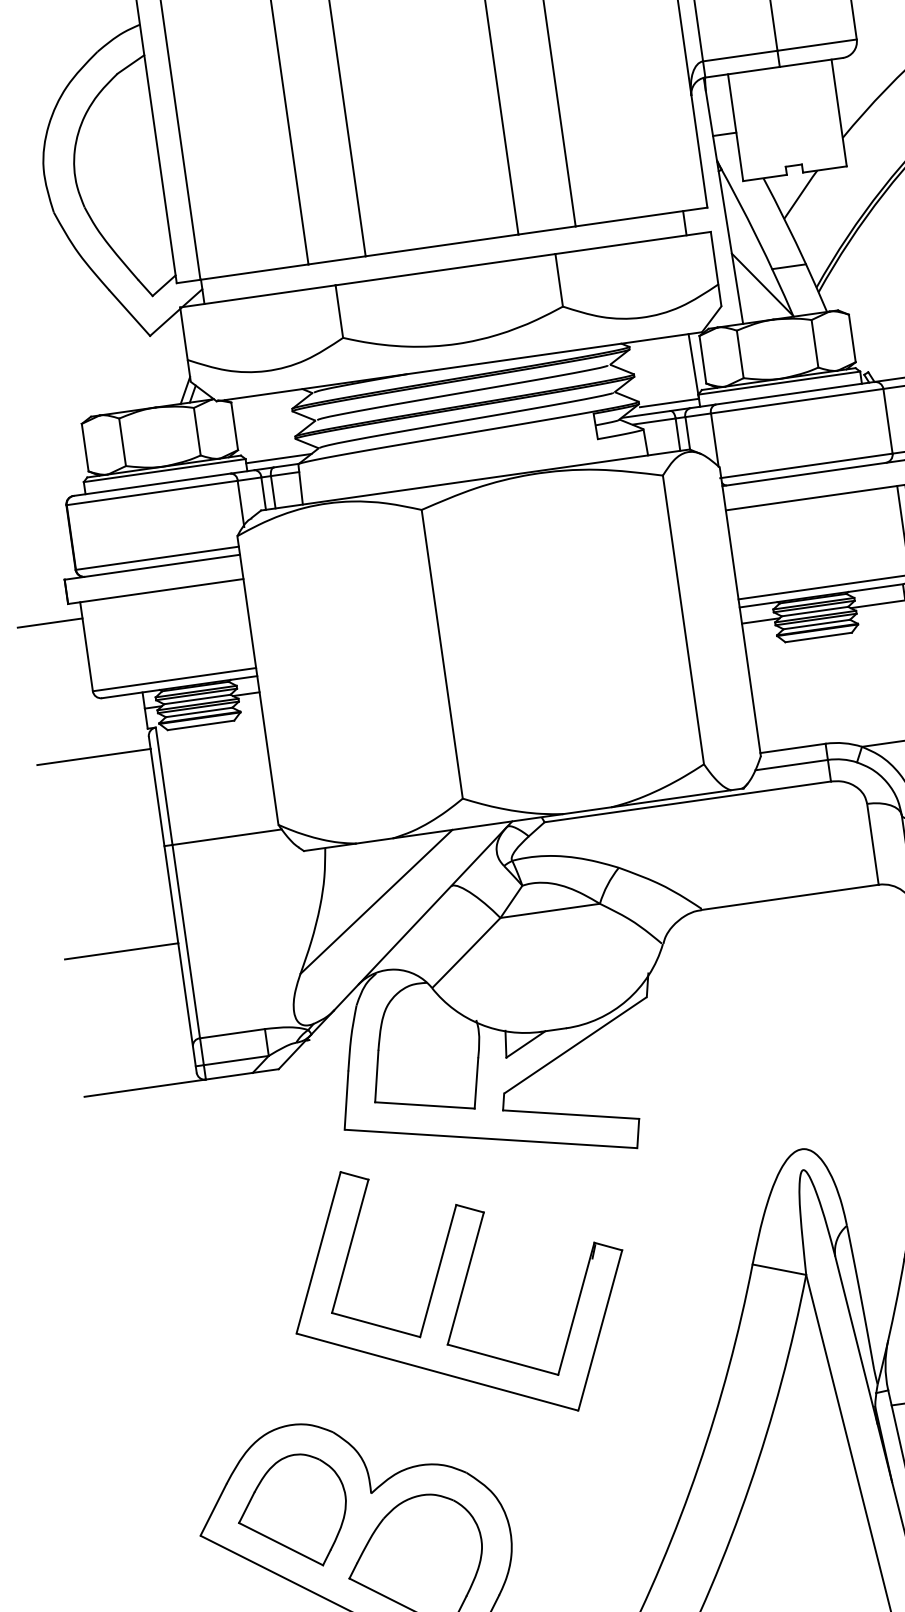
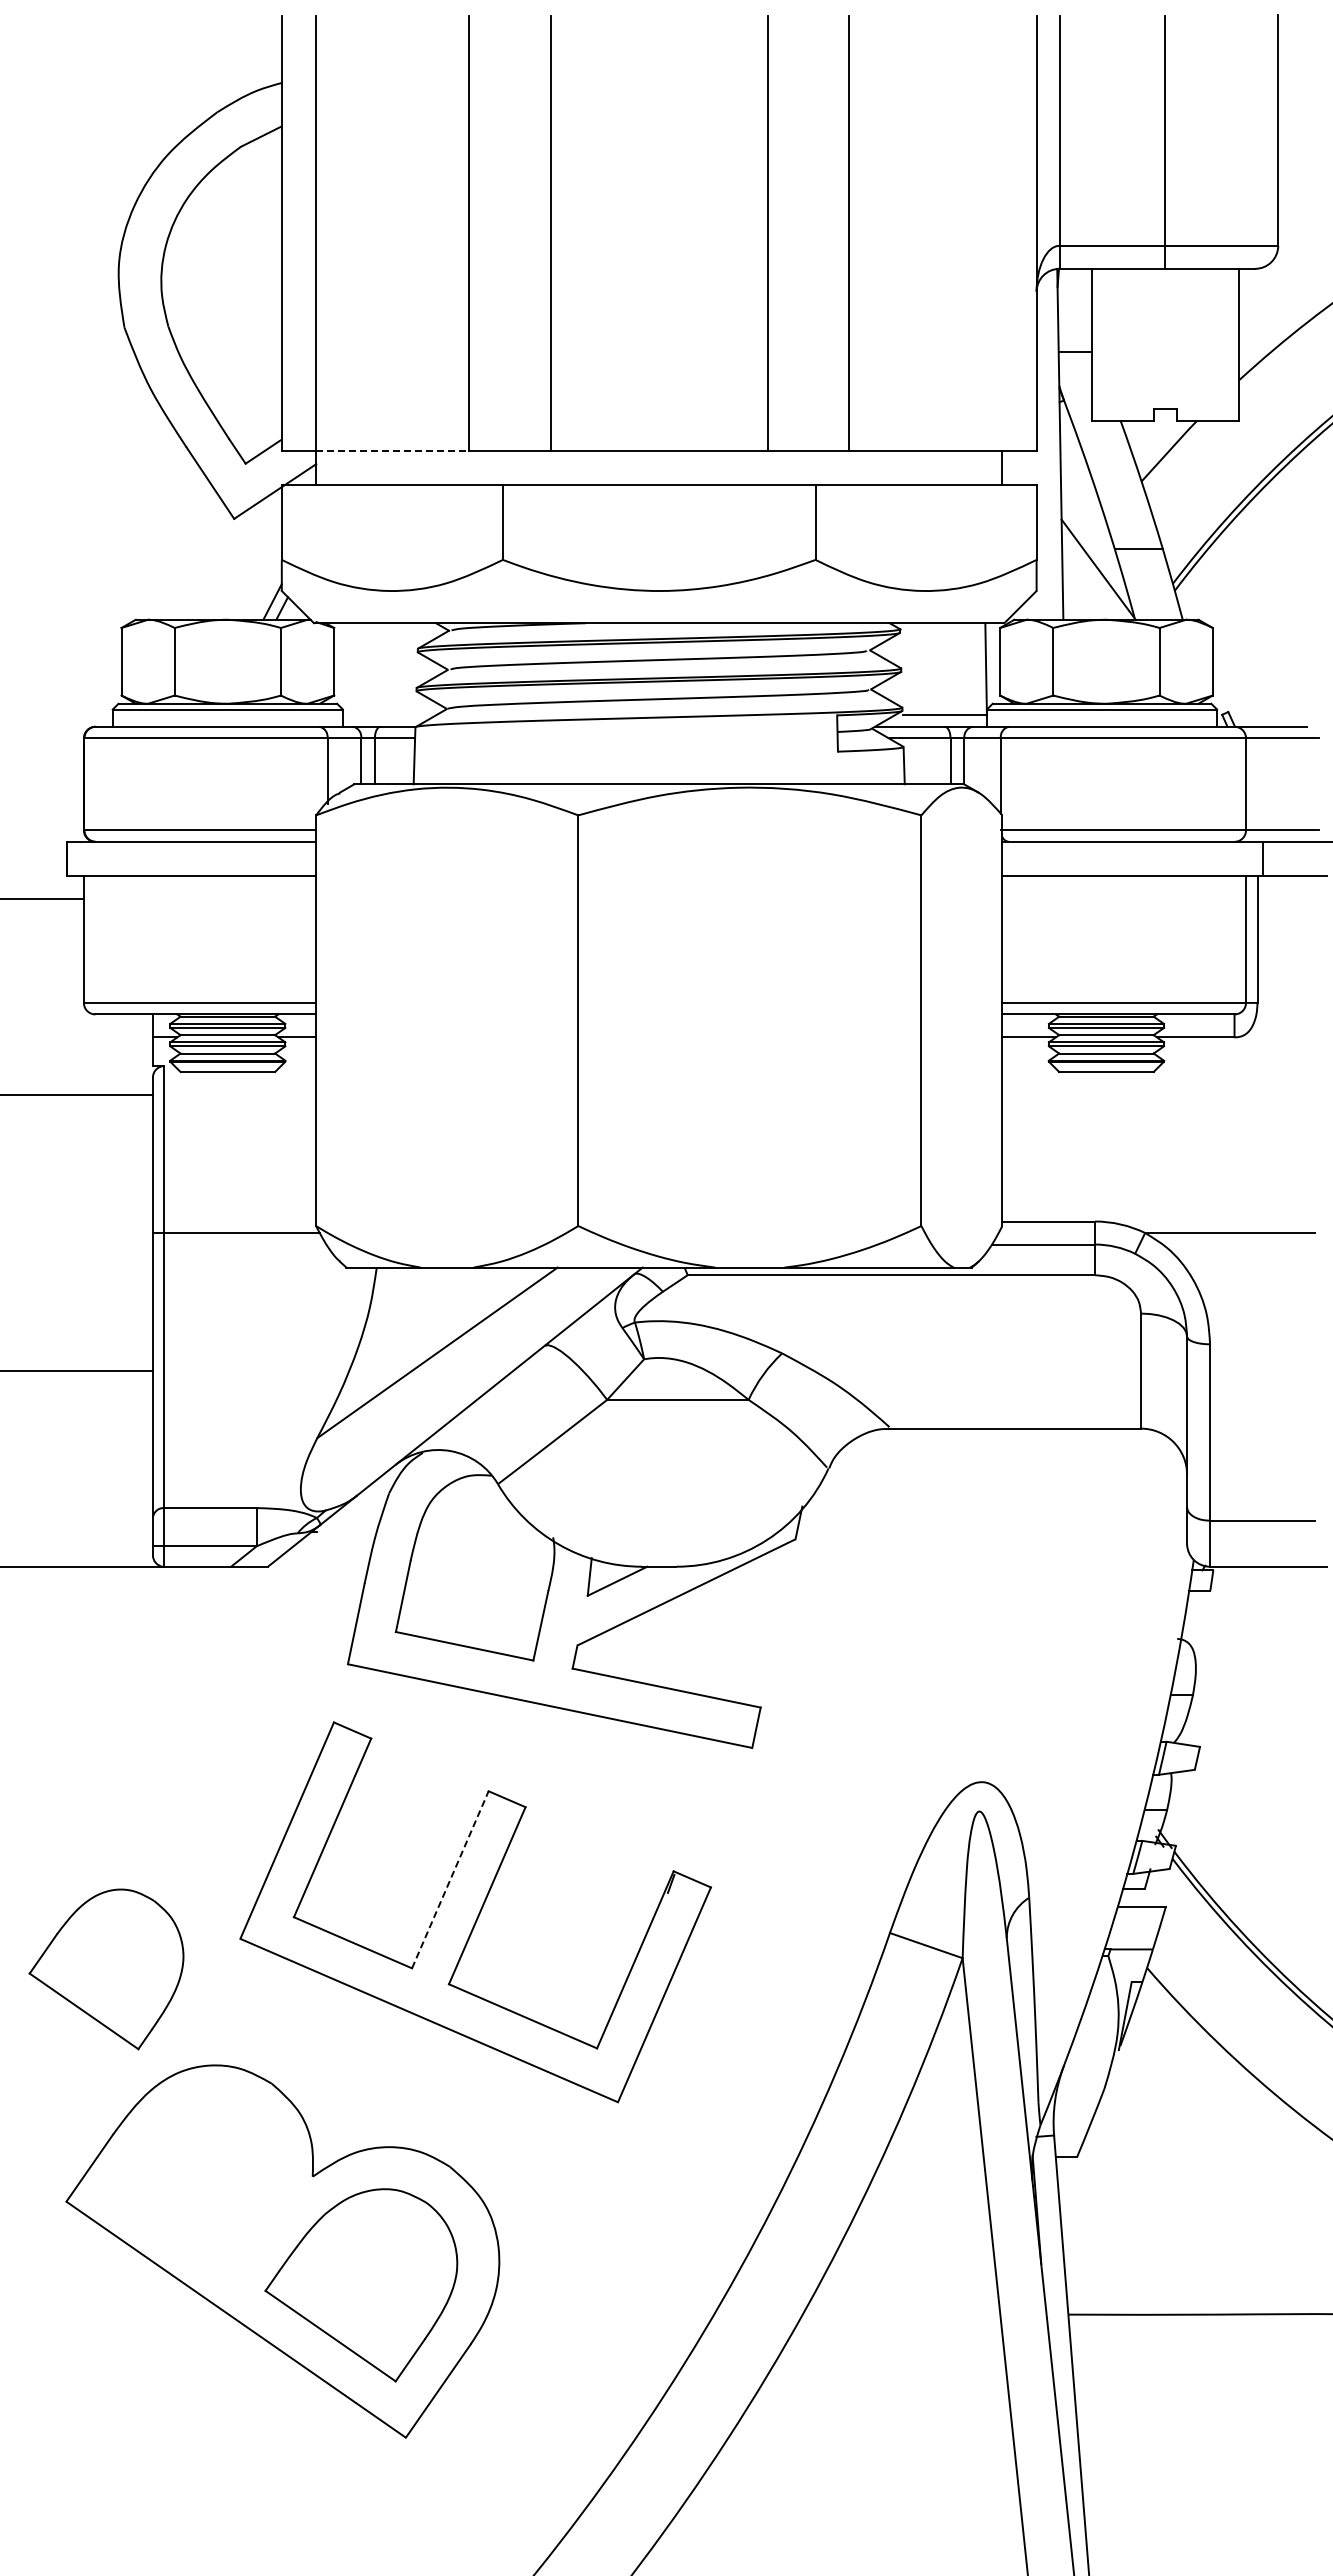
line: (254, 272) -> (392, 450), solid -> dashed
line: (278, 458) -> (388, 715), removed
line: (438, 1270) -> (450, 1879), solid -> dashed
part: (292, 1512) -> (106, 1969), moved

